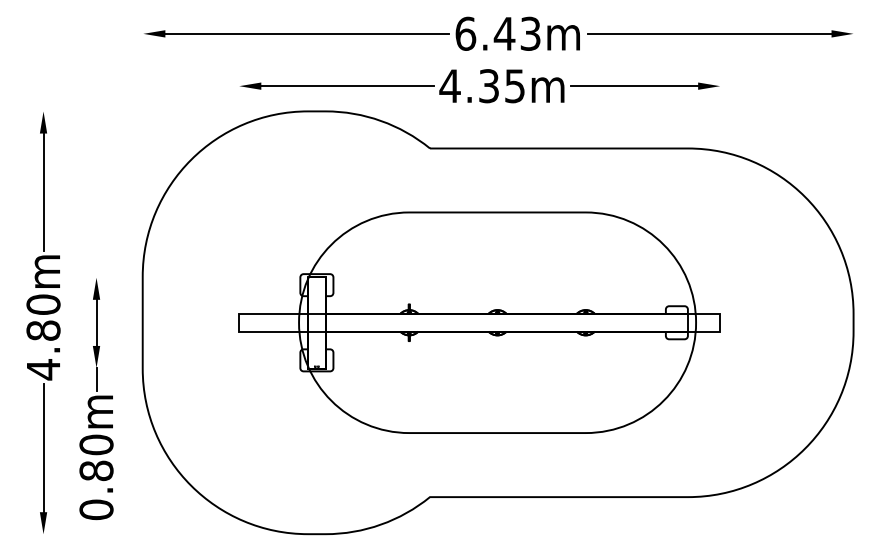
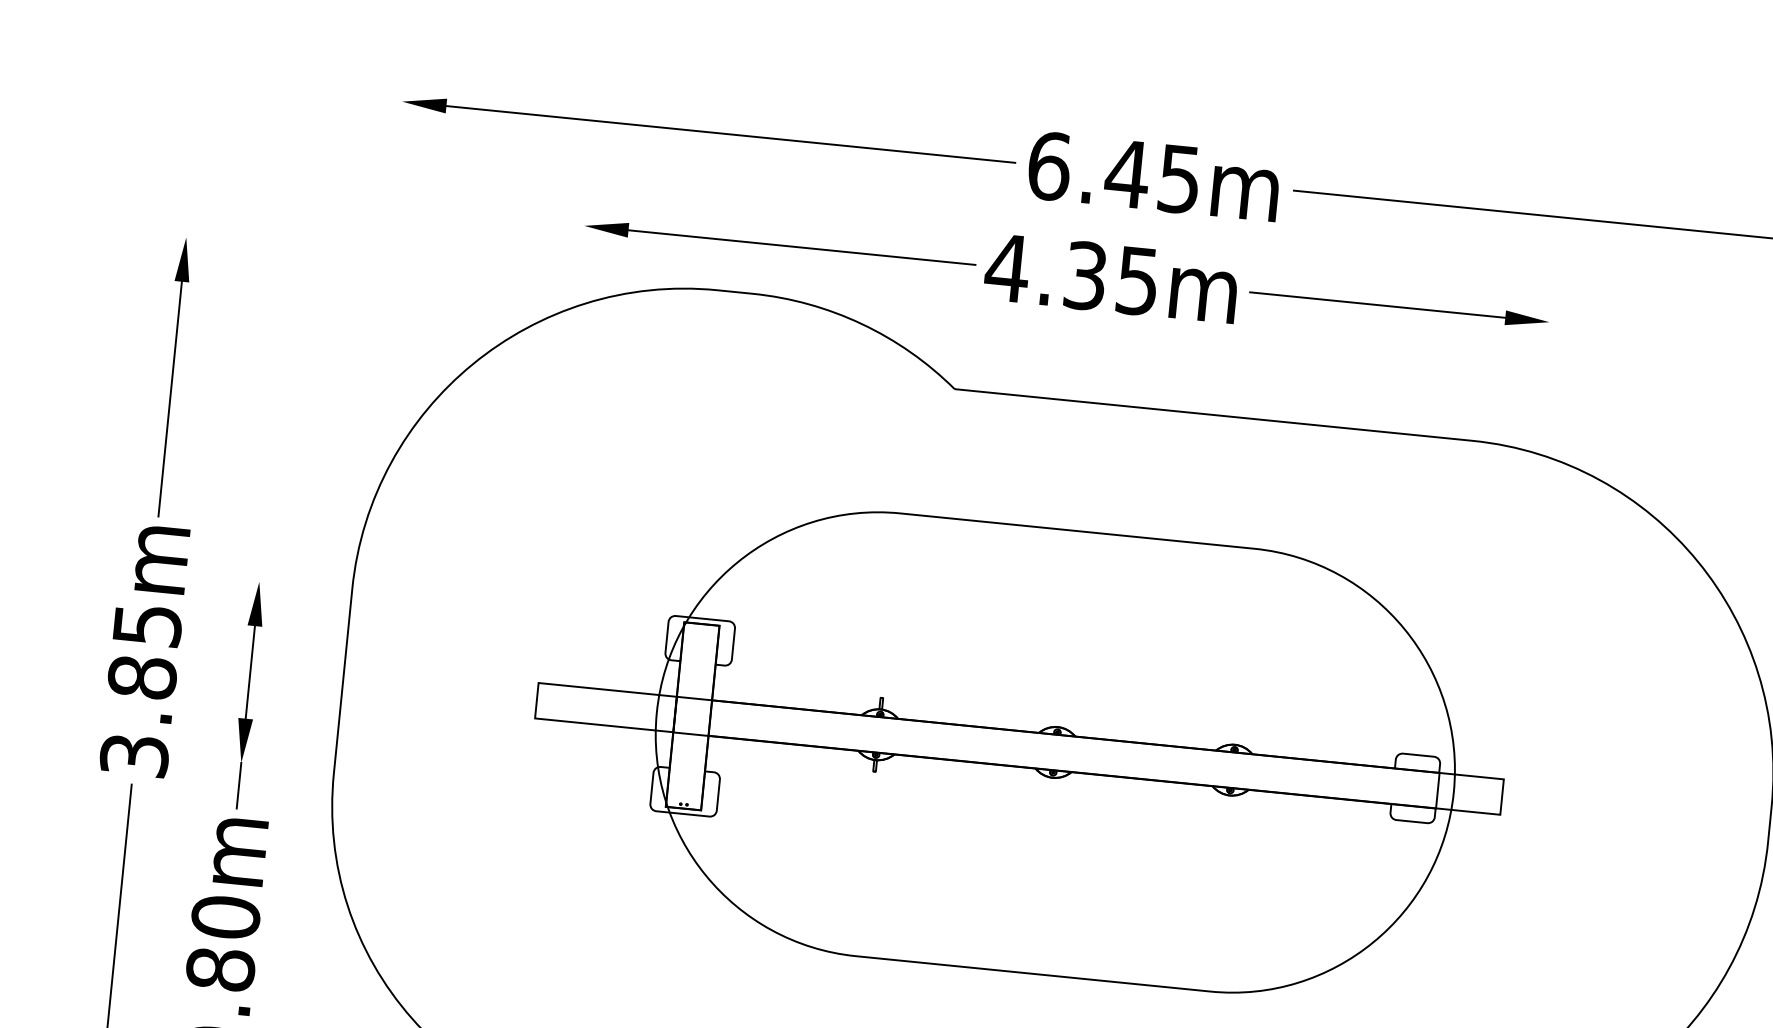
text: (530, 33) -> (1179, 178), 6.43m -> 6.45m
text: (43, 337) -> (140, 691), 4.80m -> 3.85m

